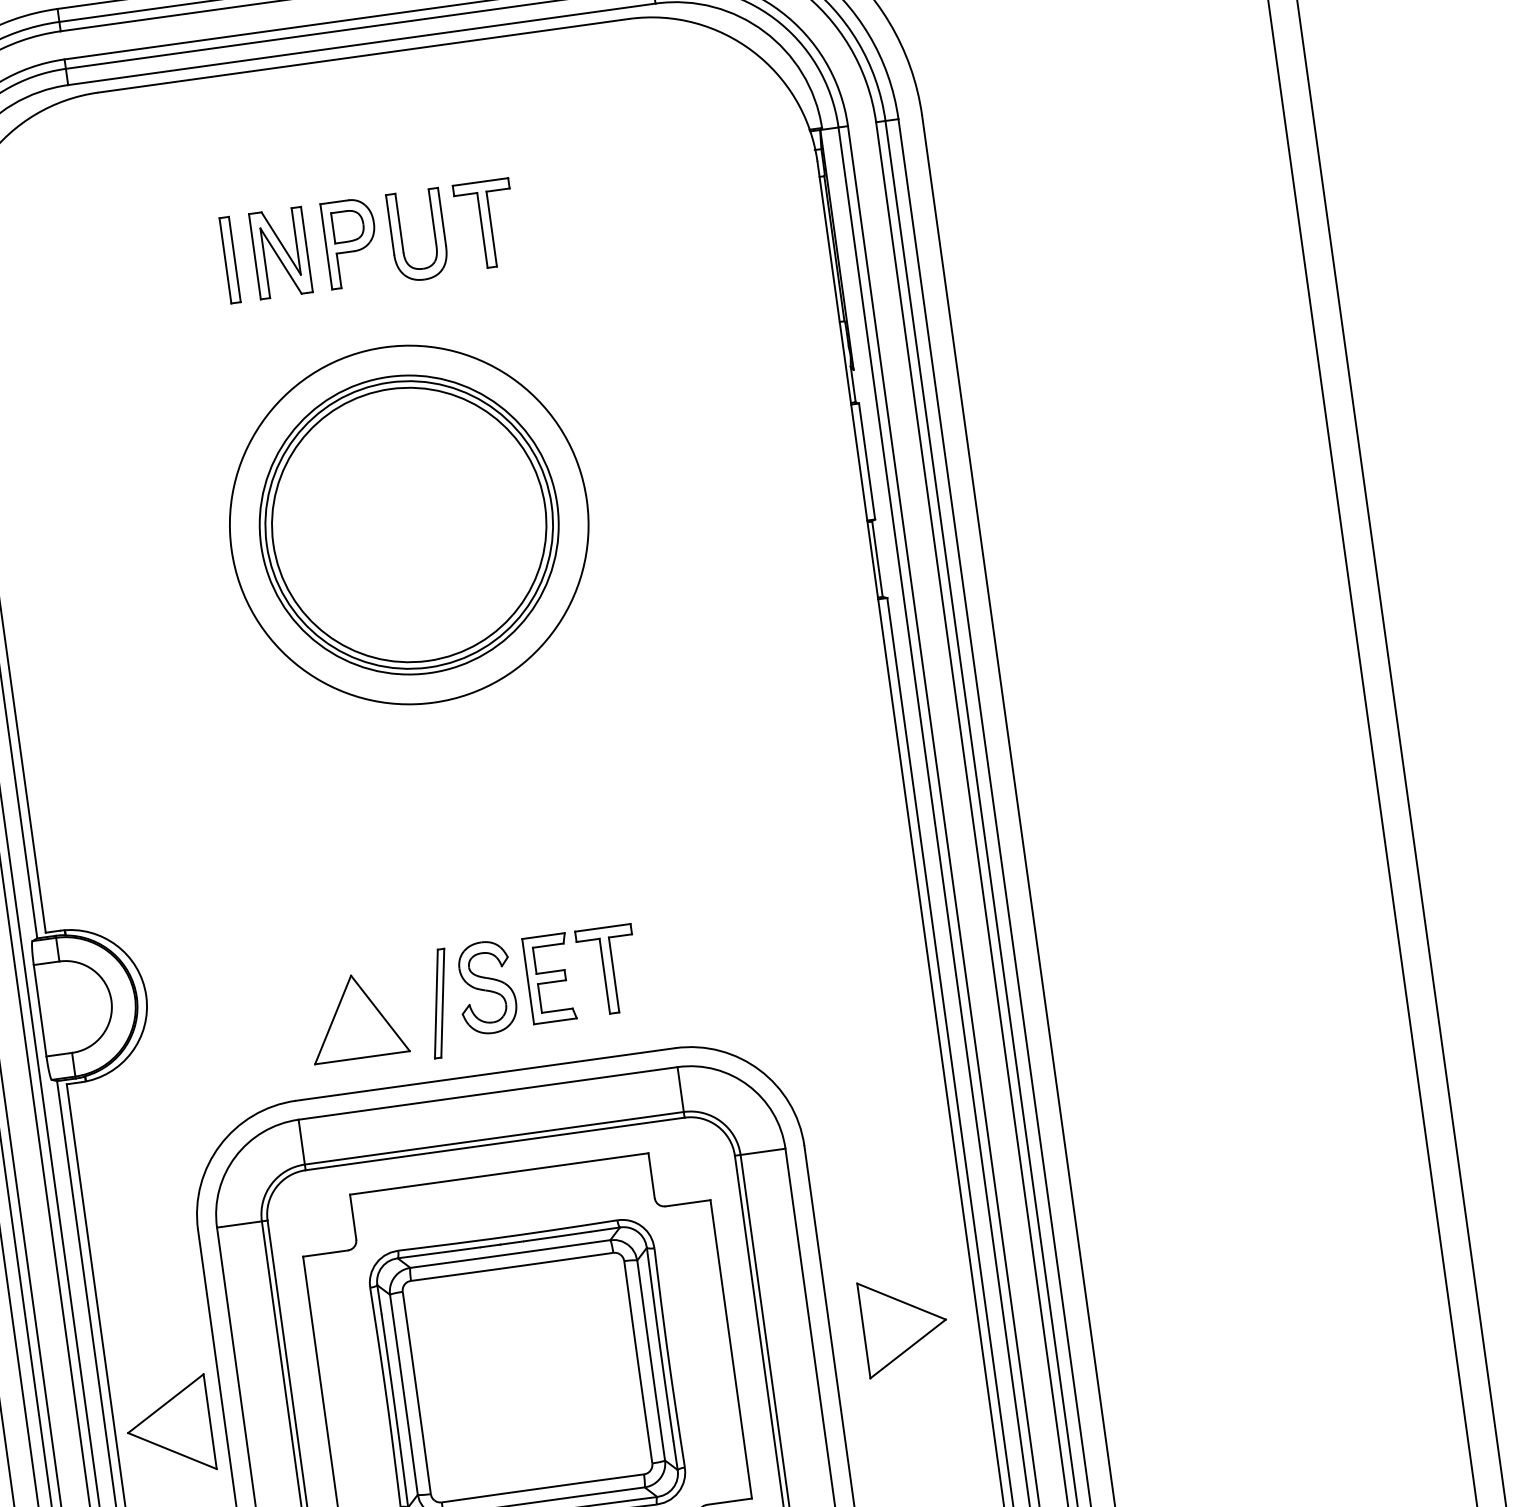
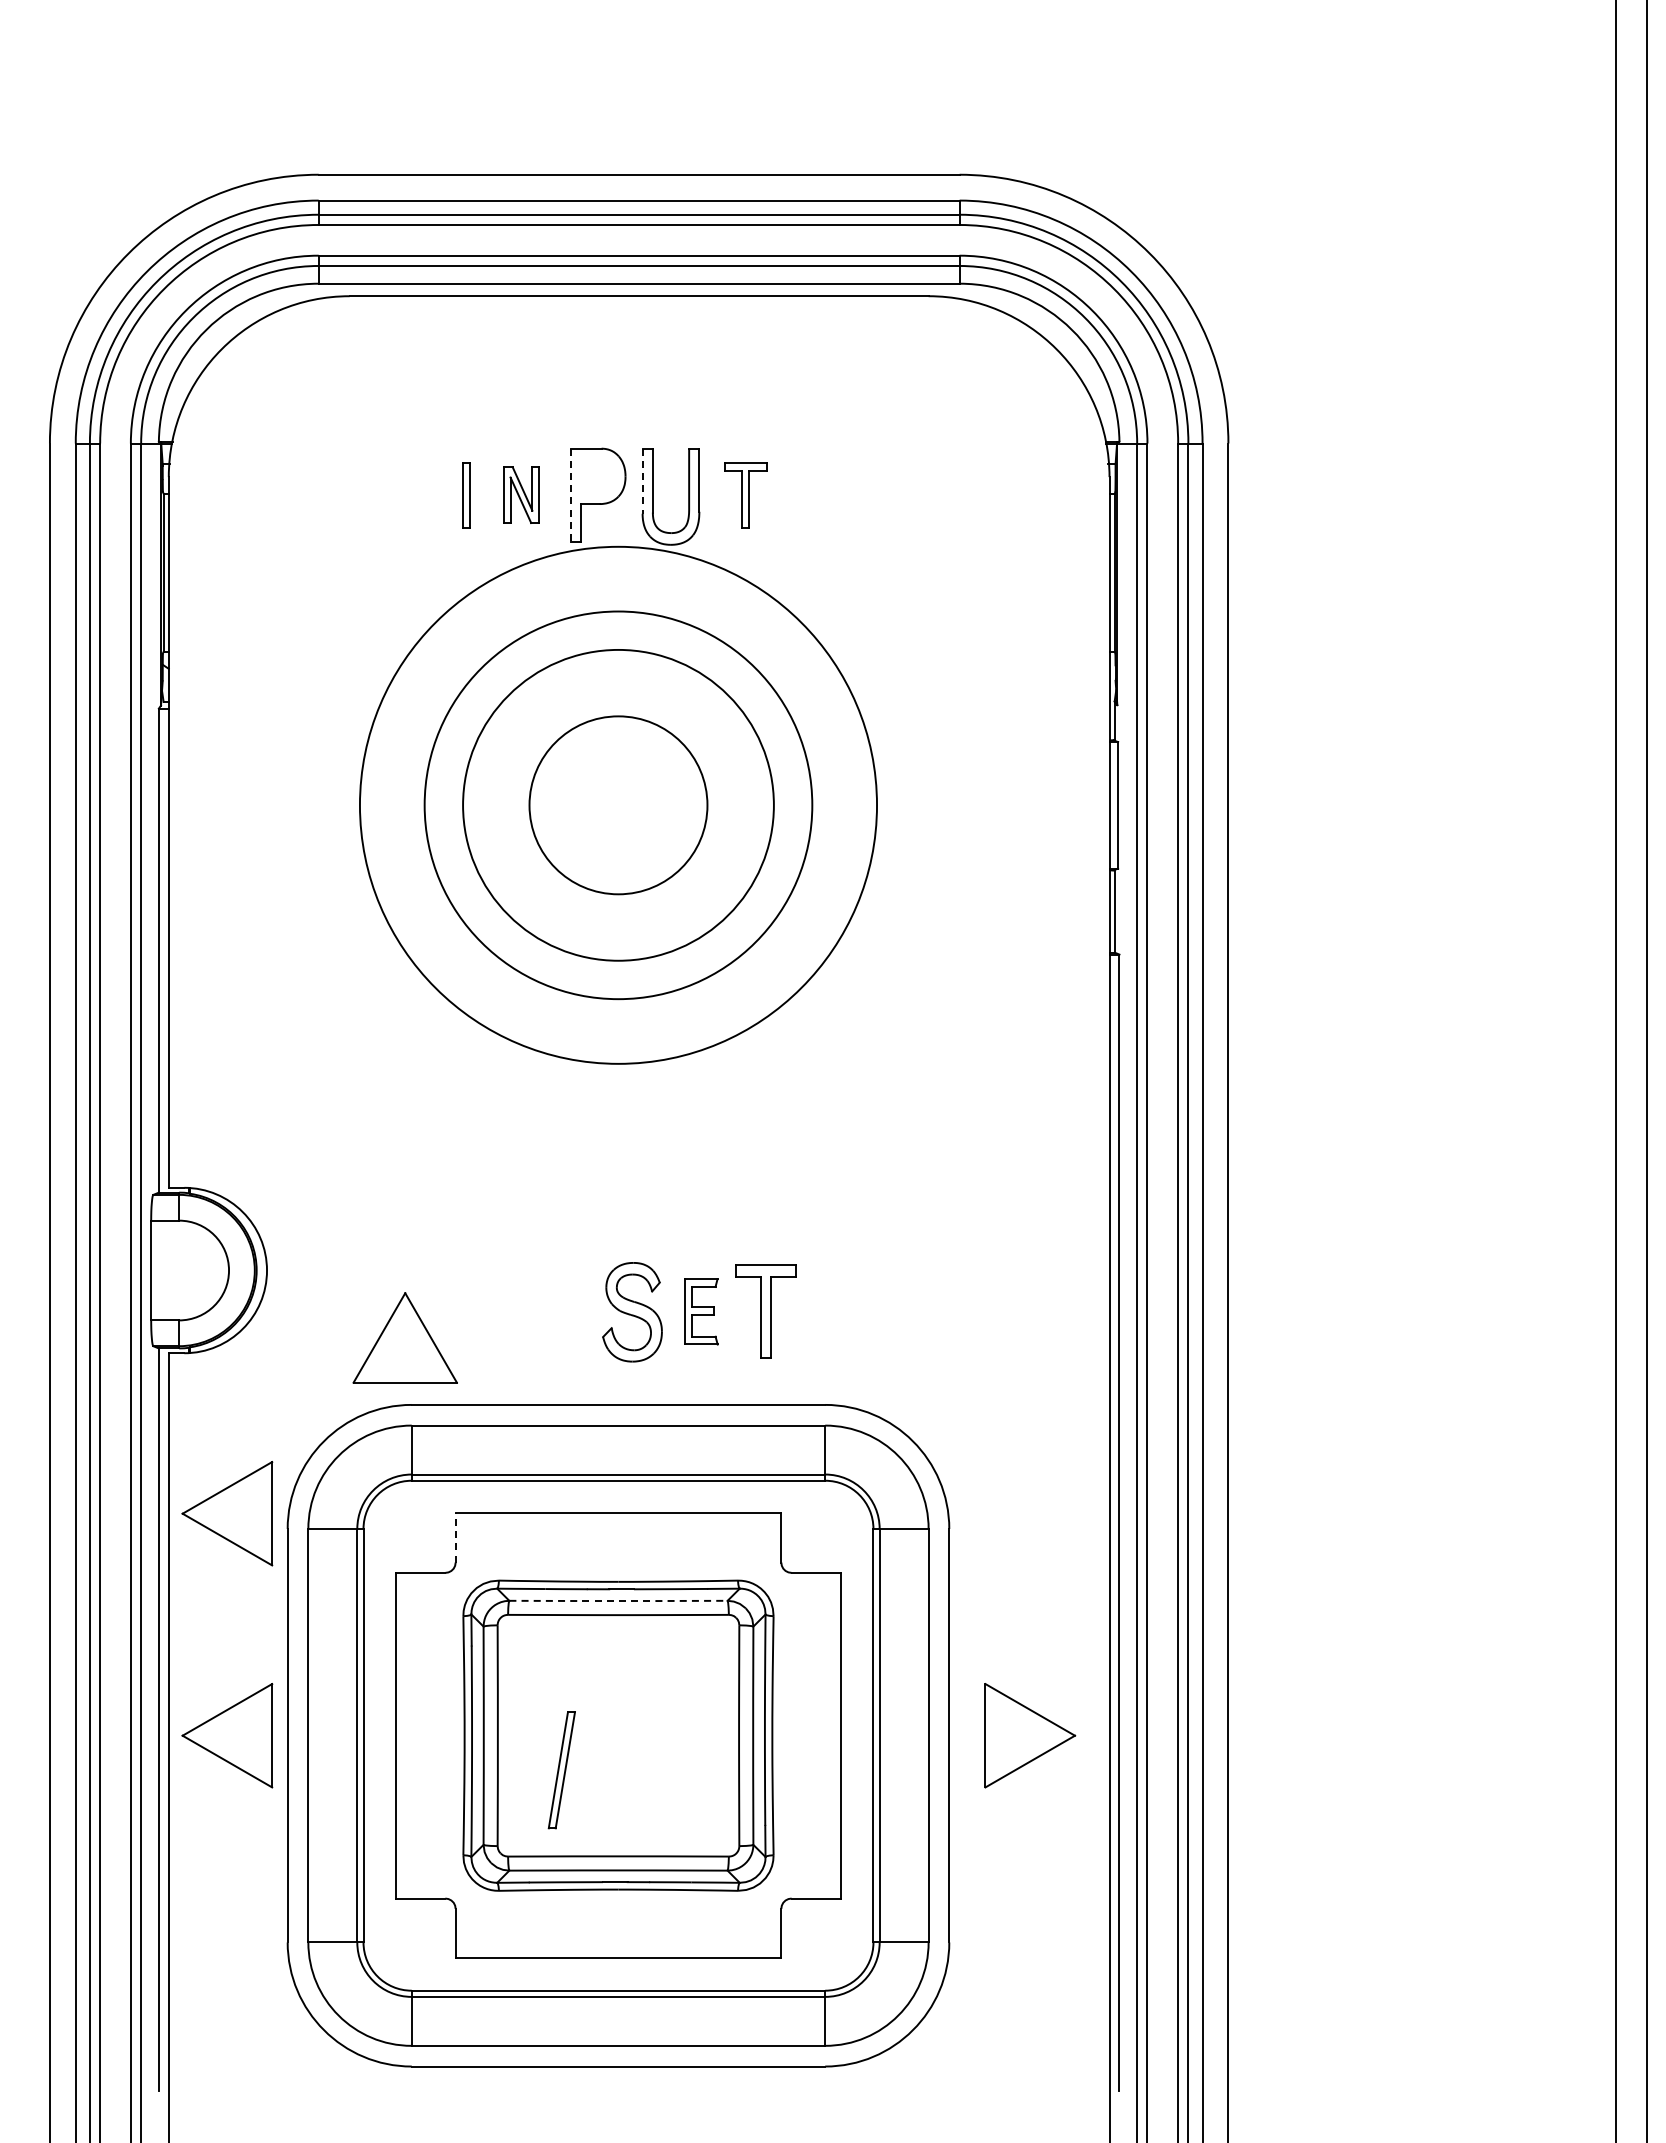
part: (486, 224) -> (745, 495), size x0.7
line: (390, 225) -> (642, 481), solid -> dashed
part: (348, 226) -> (597, 476), removed
line: (326, 247) -> (571, 495), solid -> dashed
part: (280, 252) -> (521, 494), size x0.6
part: (229, 260) -> (465, 495), size x0.7
circle: (409, 524) -> (618, 804), size x1.6
circle: (409, 525) -> (618, 805), size x0.6
part: (549, 978) -> (701, 1311), size x0.7
part: (439, 1003) -> (561, 1770), moved
part: (356, 1016) -> (404, 1337), moved
line: (353, 1217) -> (455, 1538), solid -> dashed
part: (140, 1223) -> (227, 1513), added
line: (510, 1254) -> (618, 1601), solid -> dashed

